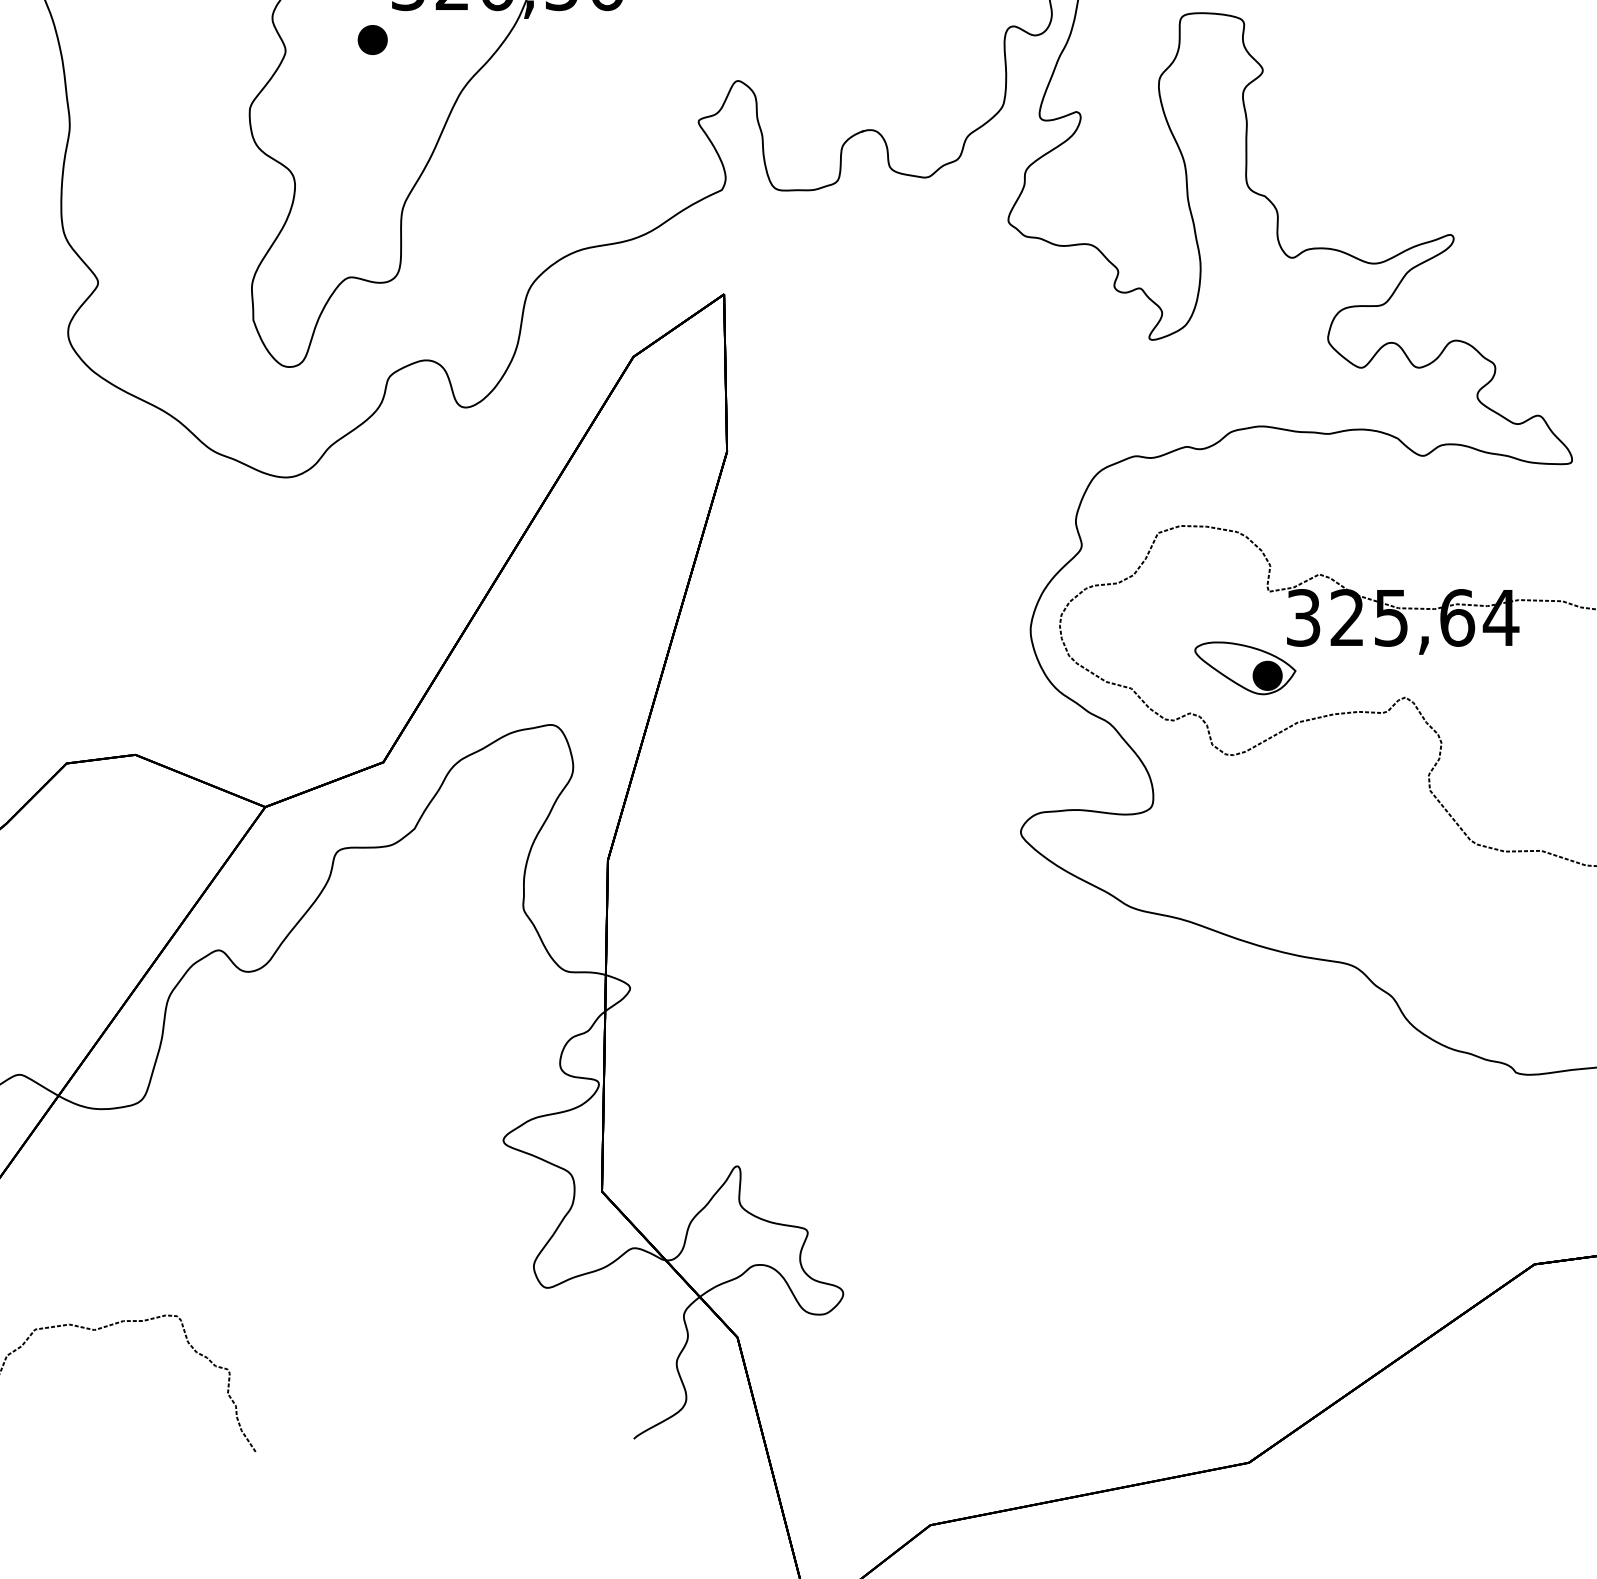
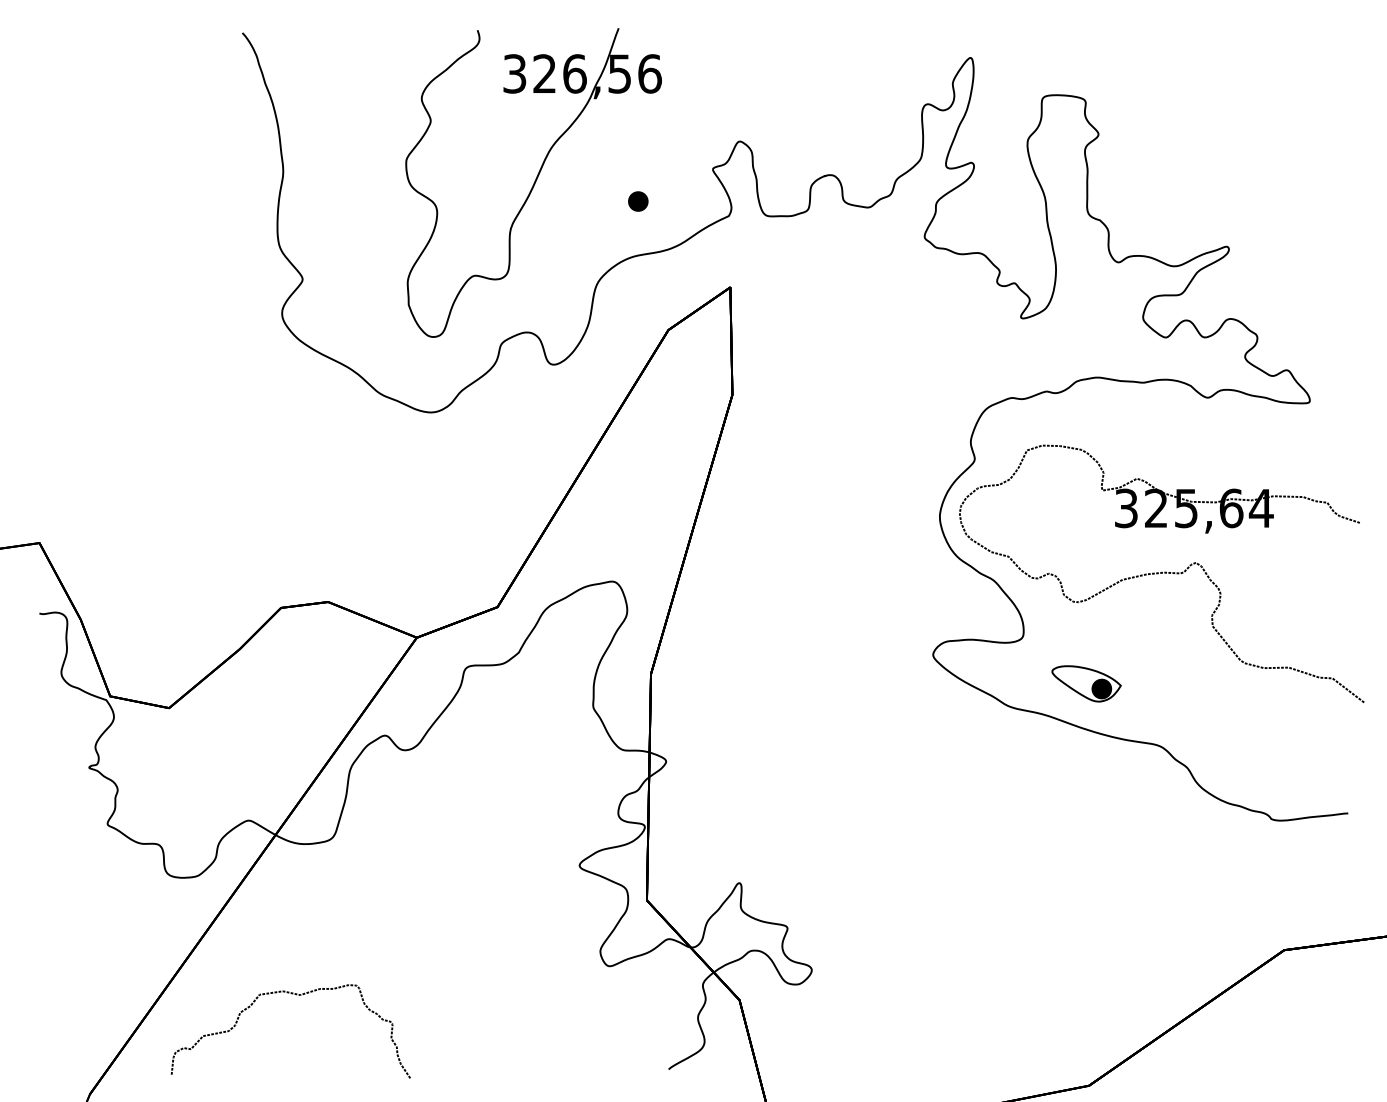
part: (373, 39) -> (638, 201), moved
part: (1245, 667) -> (1086, 683), moved

